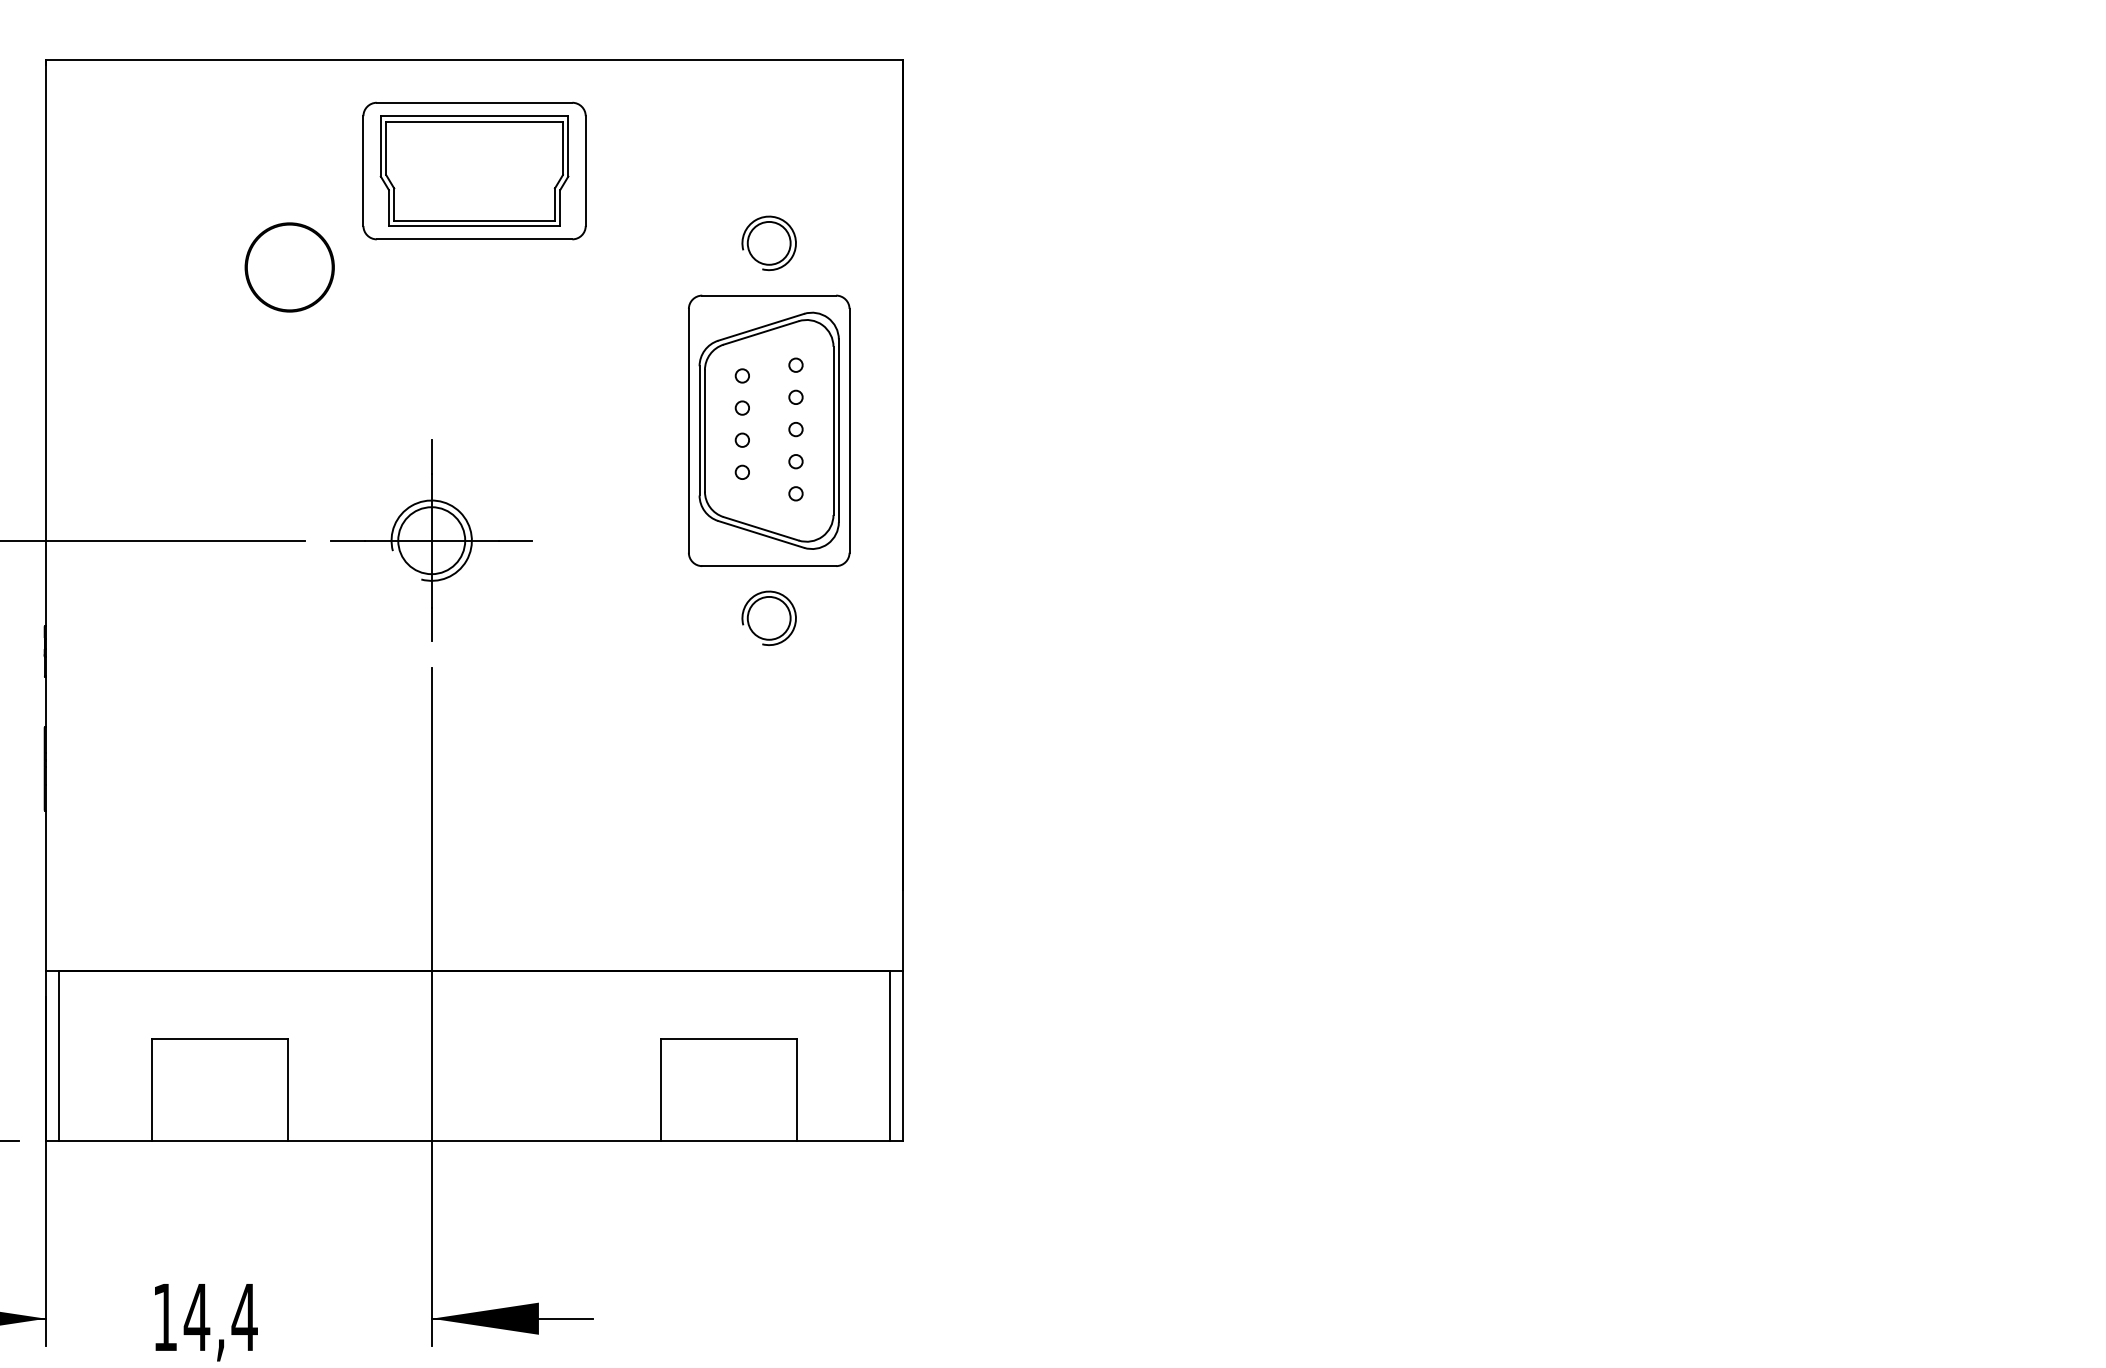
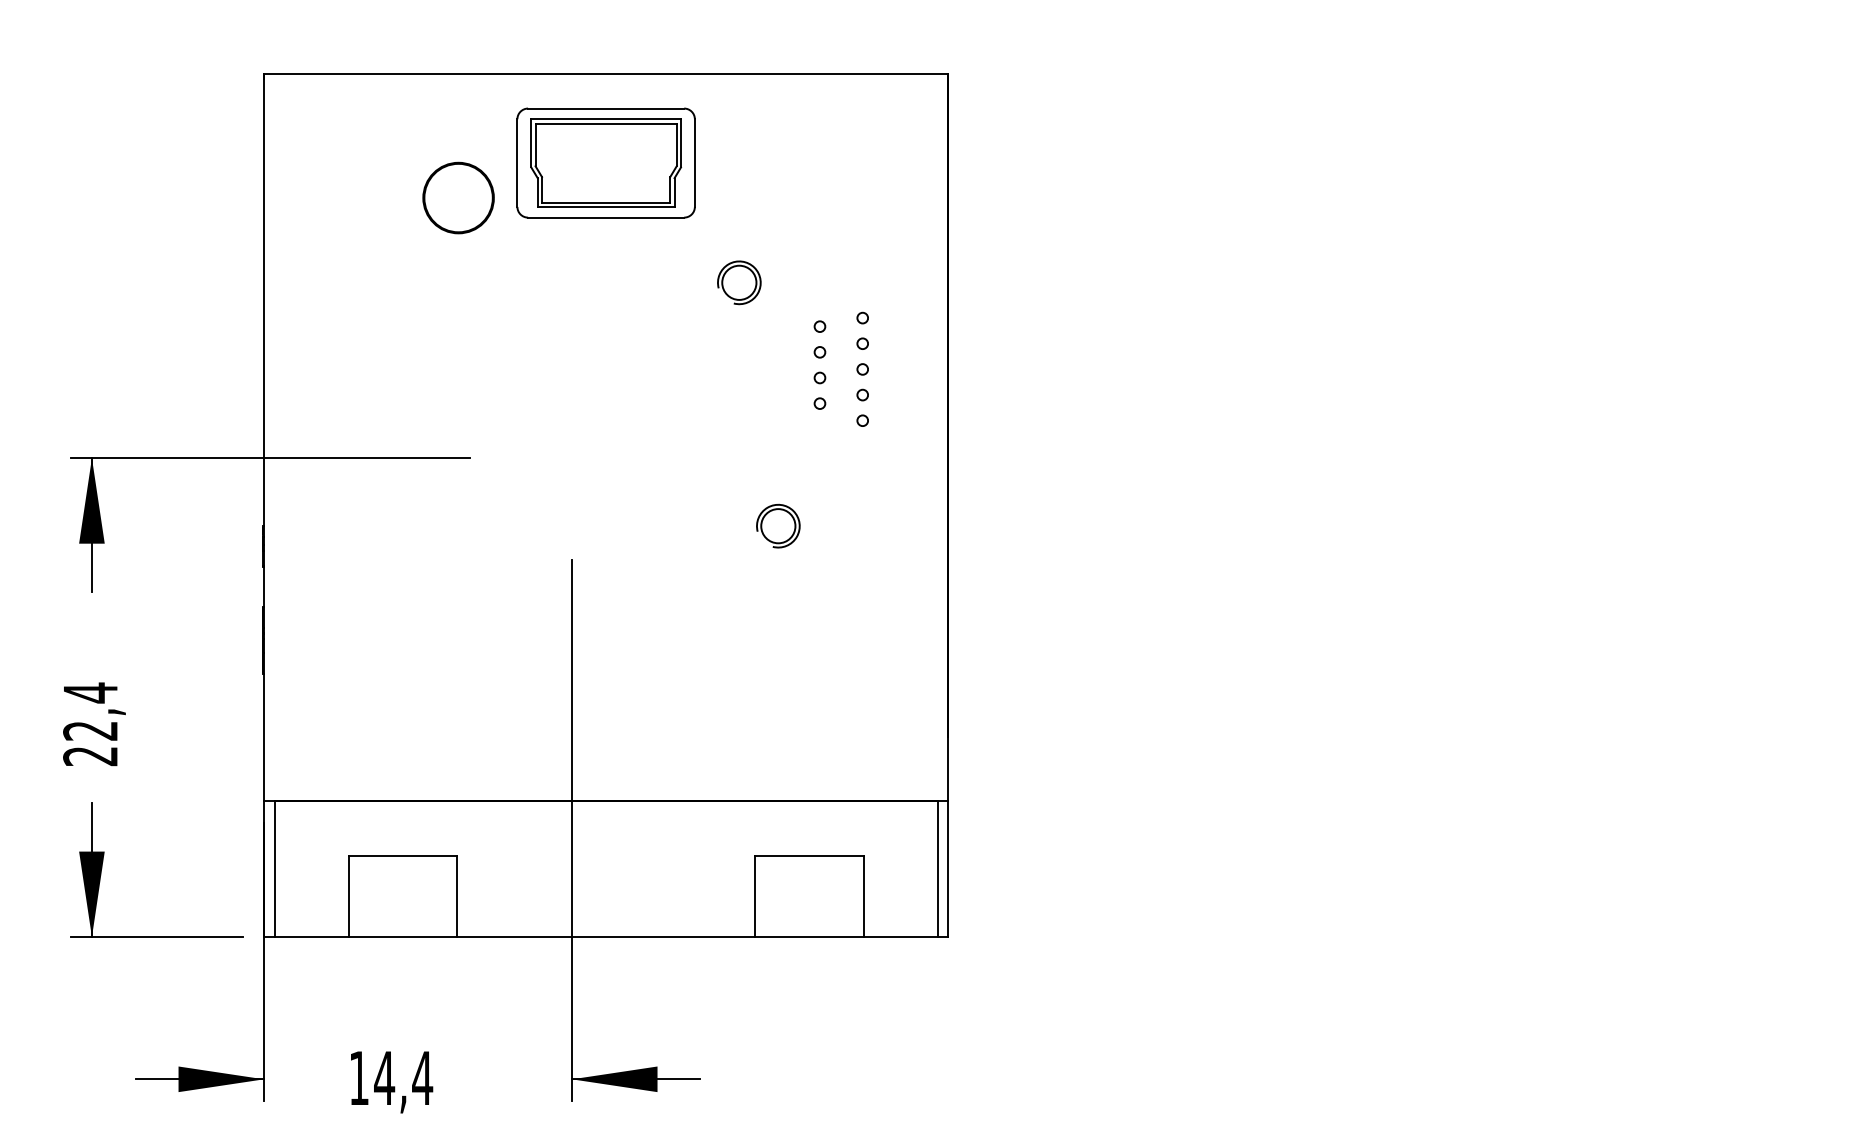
part: (769, 242) -> (739, 282), moved
part: (289, 266) -> (458, 197), moved
part: (769, 430) -> (841, 370), removed
part: (431, 539) -> (571, 457), removed
part: (769, 617) -> (778, 525), moved

